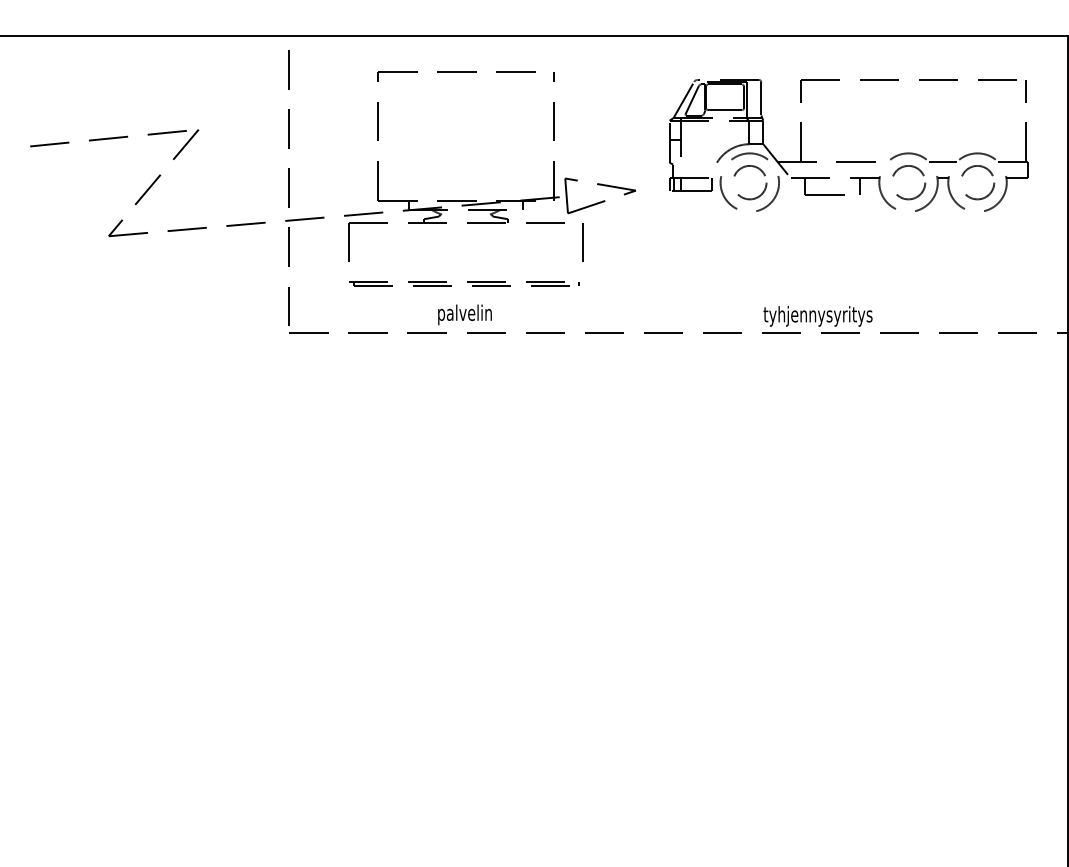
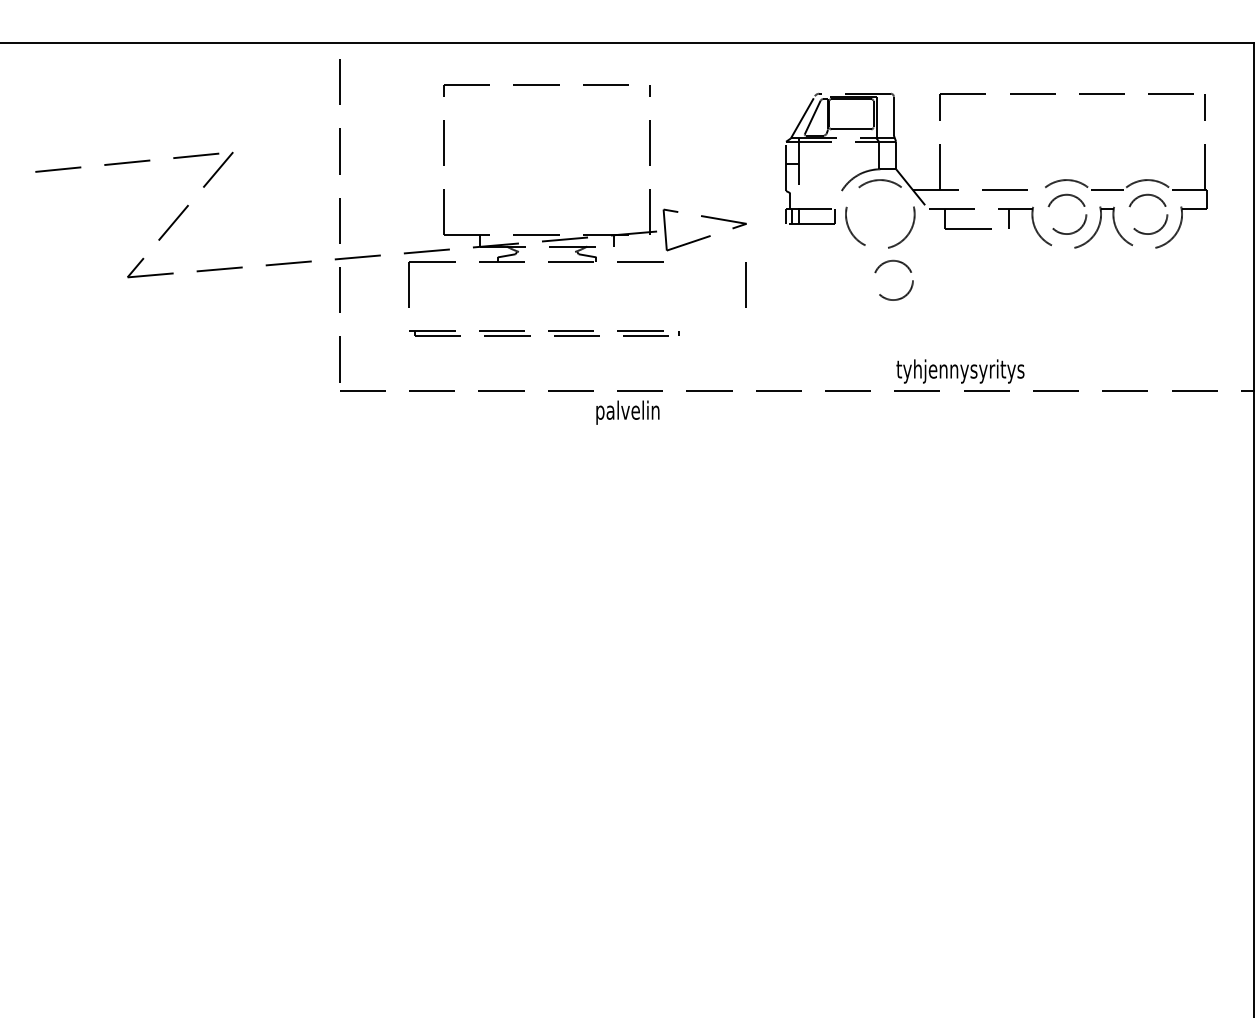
circle: (749, 181) -> (893, 279), moved
line: (583, 242) -> (745, 284), moved
text: (464, 314) -> (627, 412), moved

